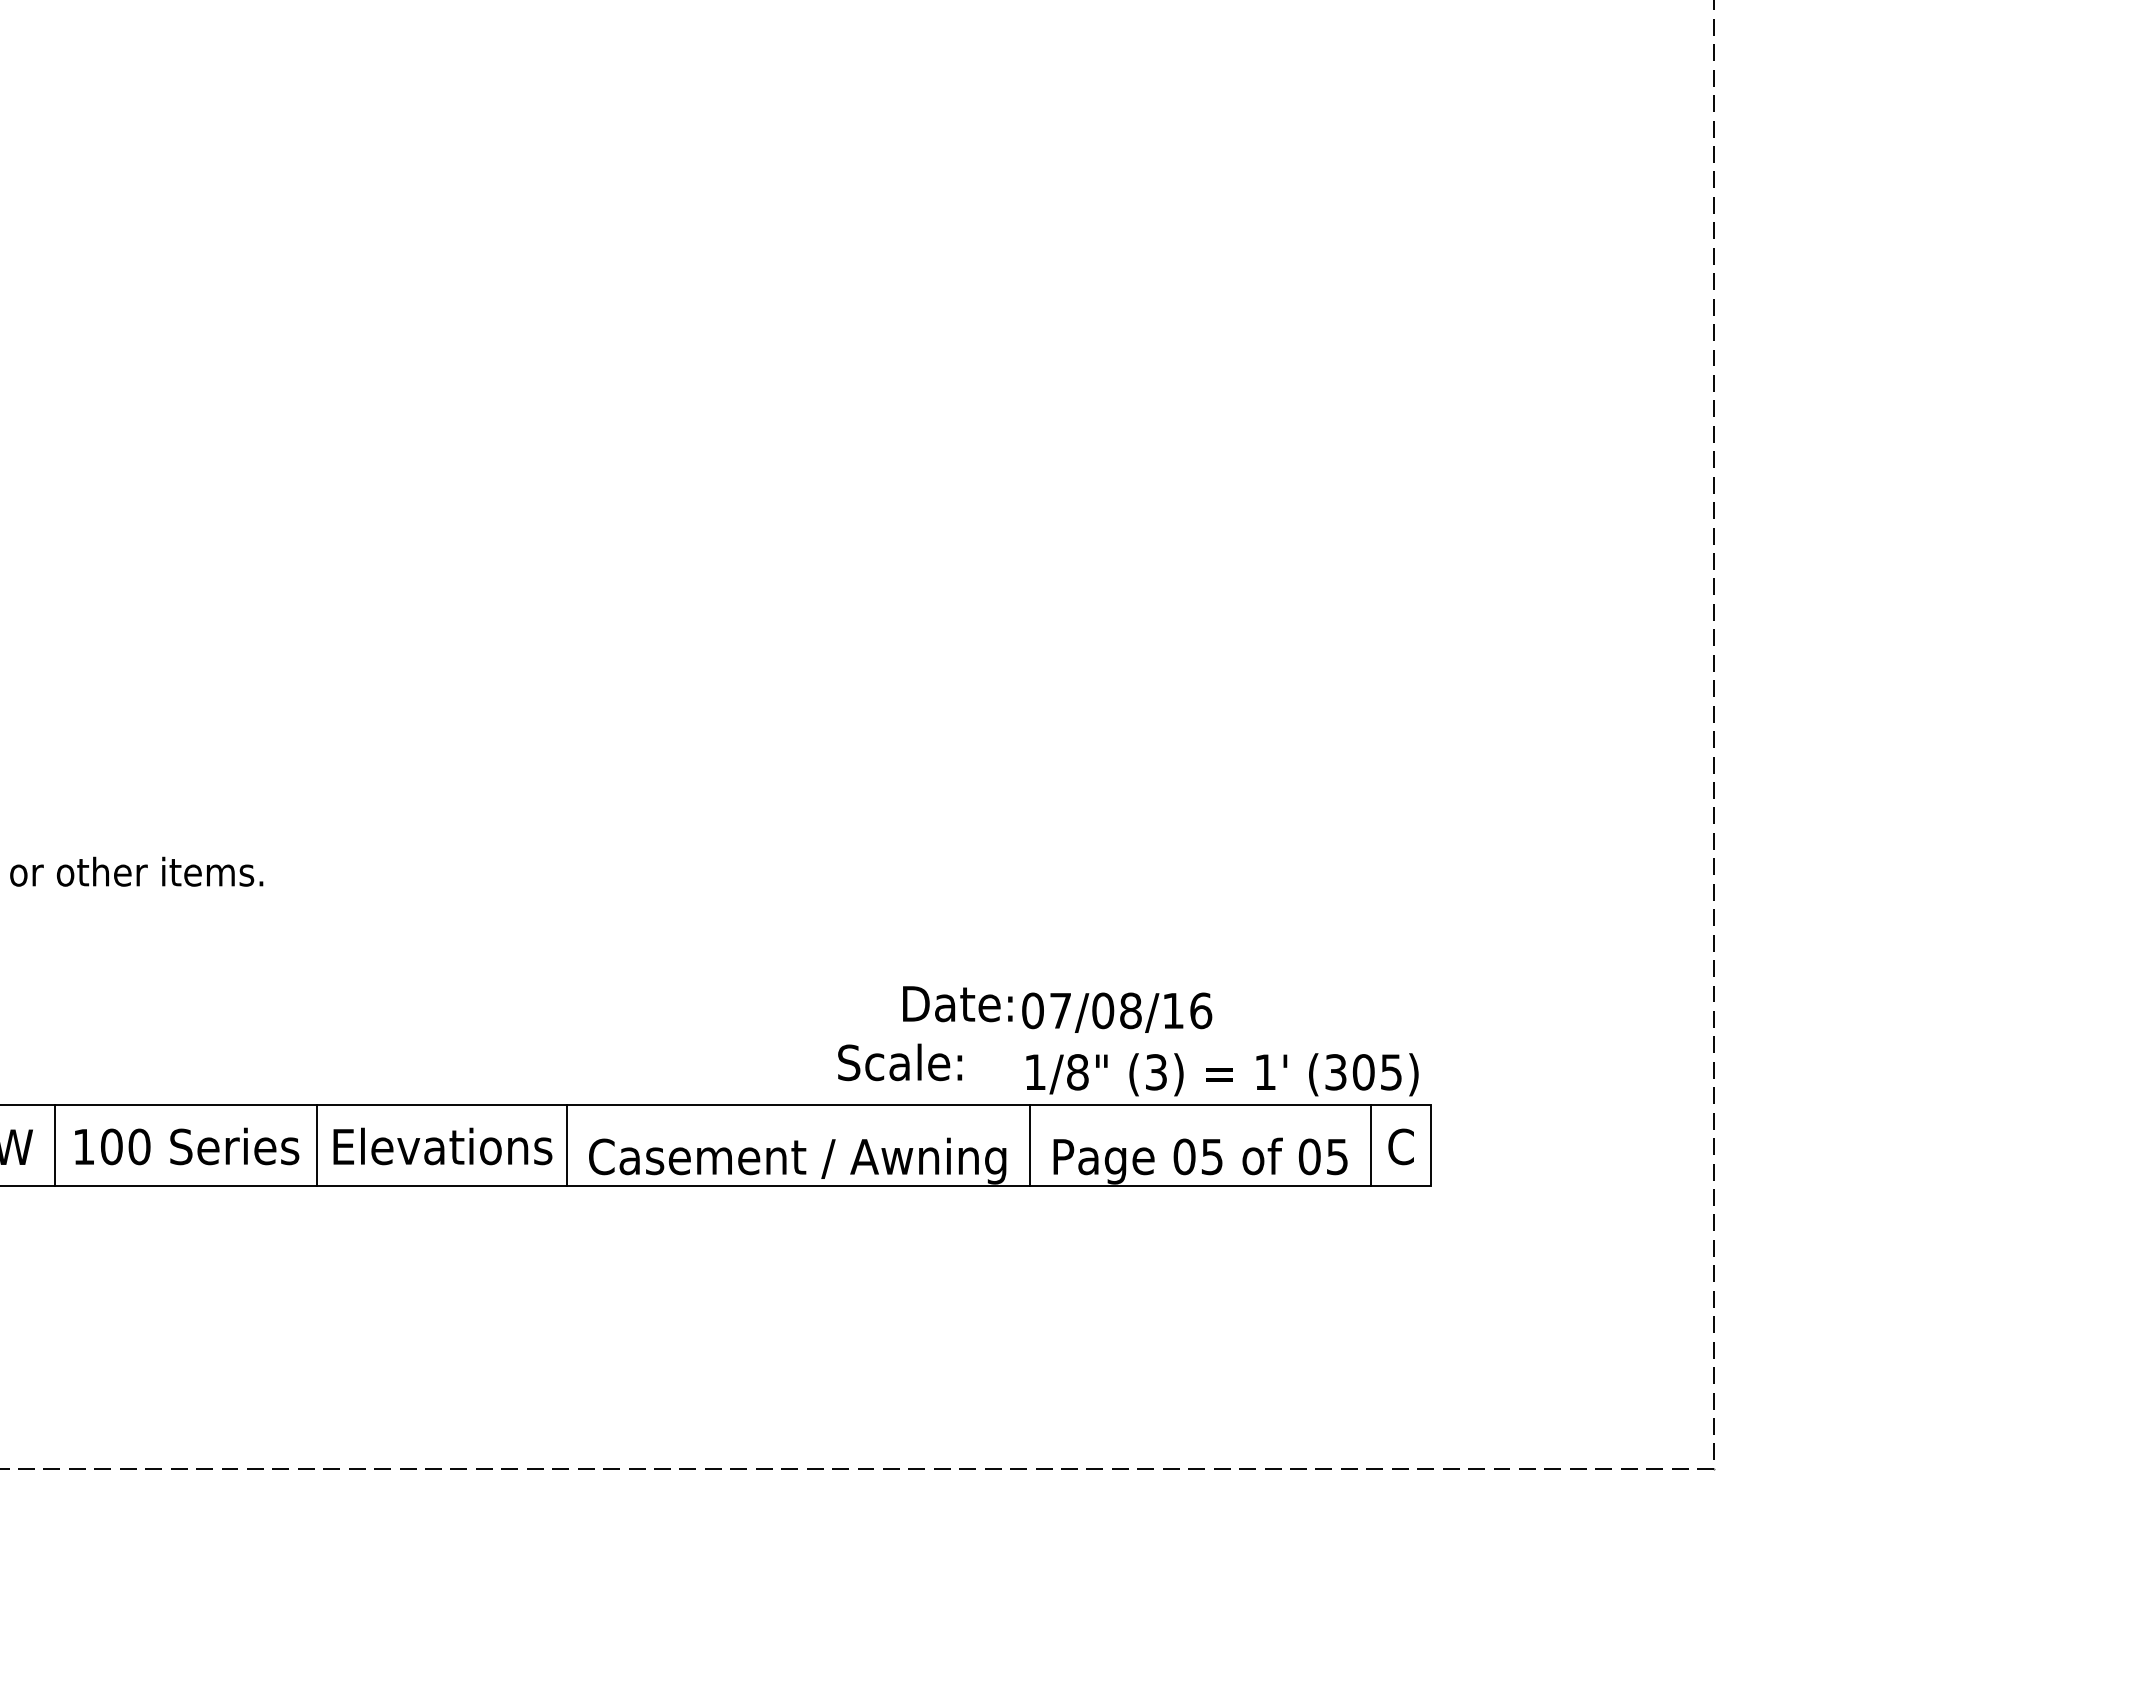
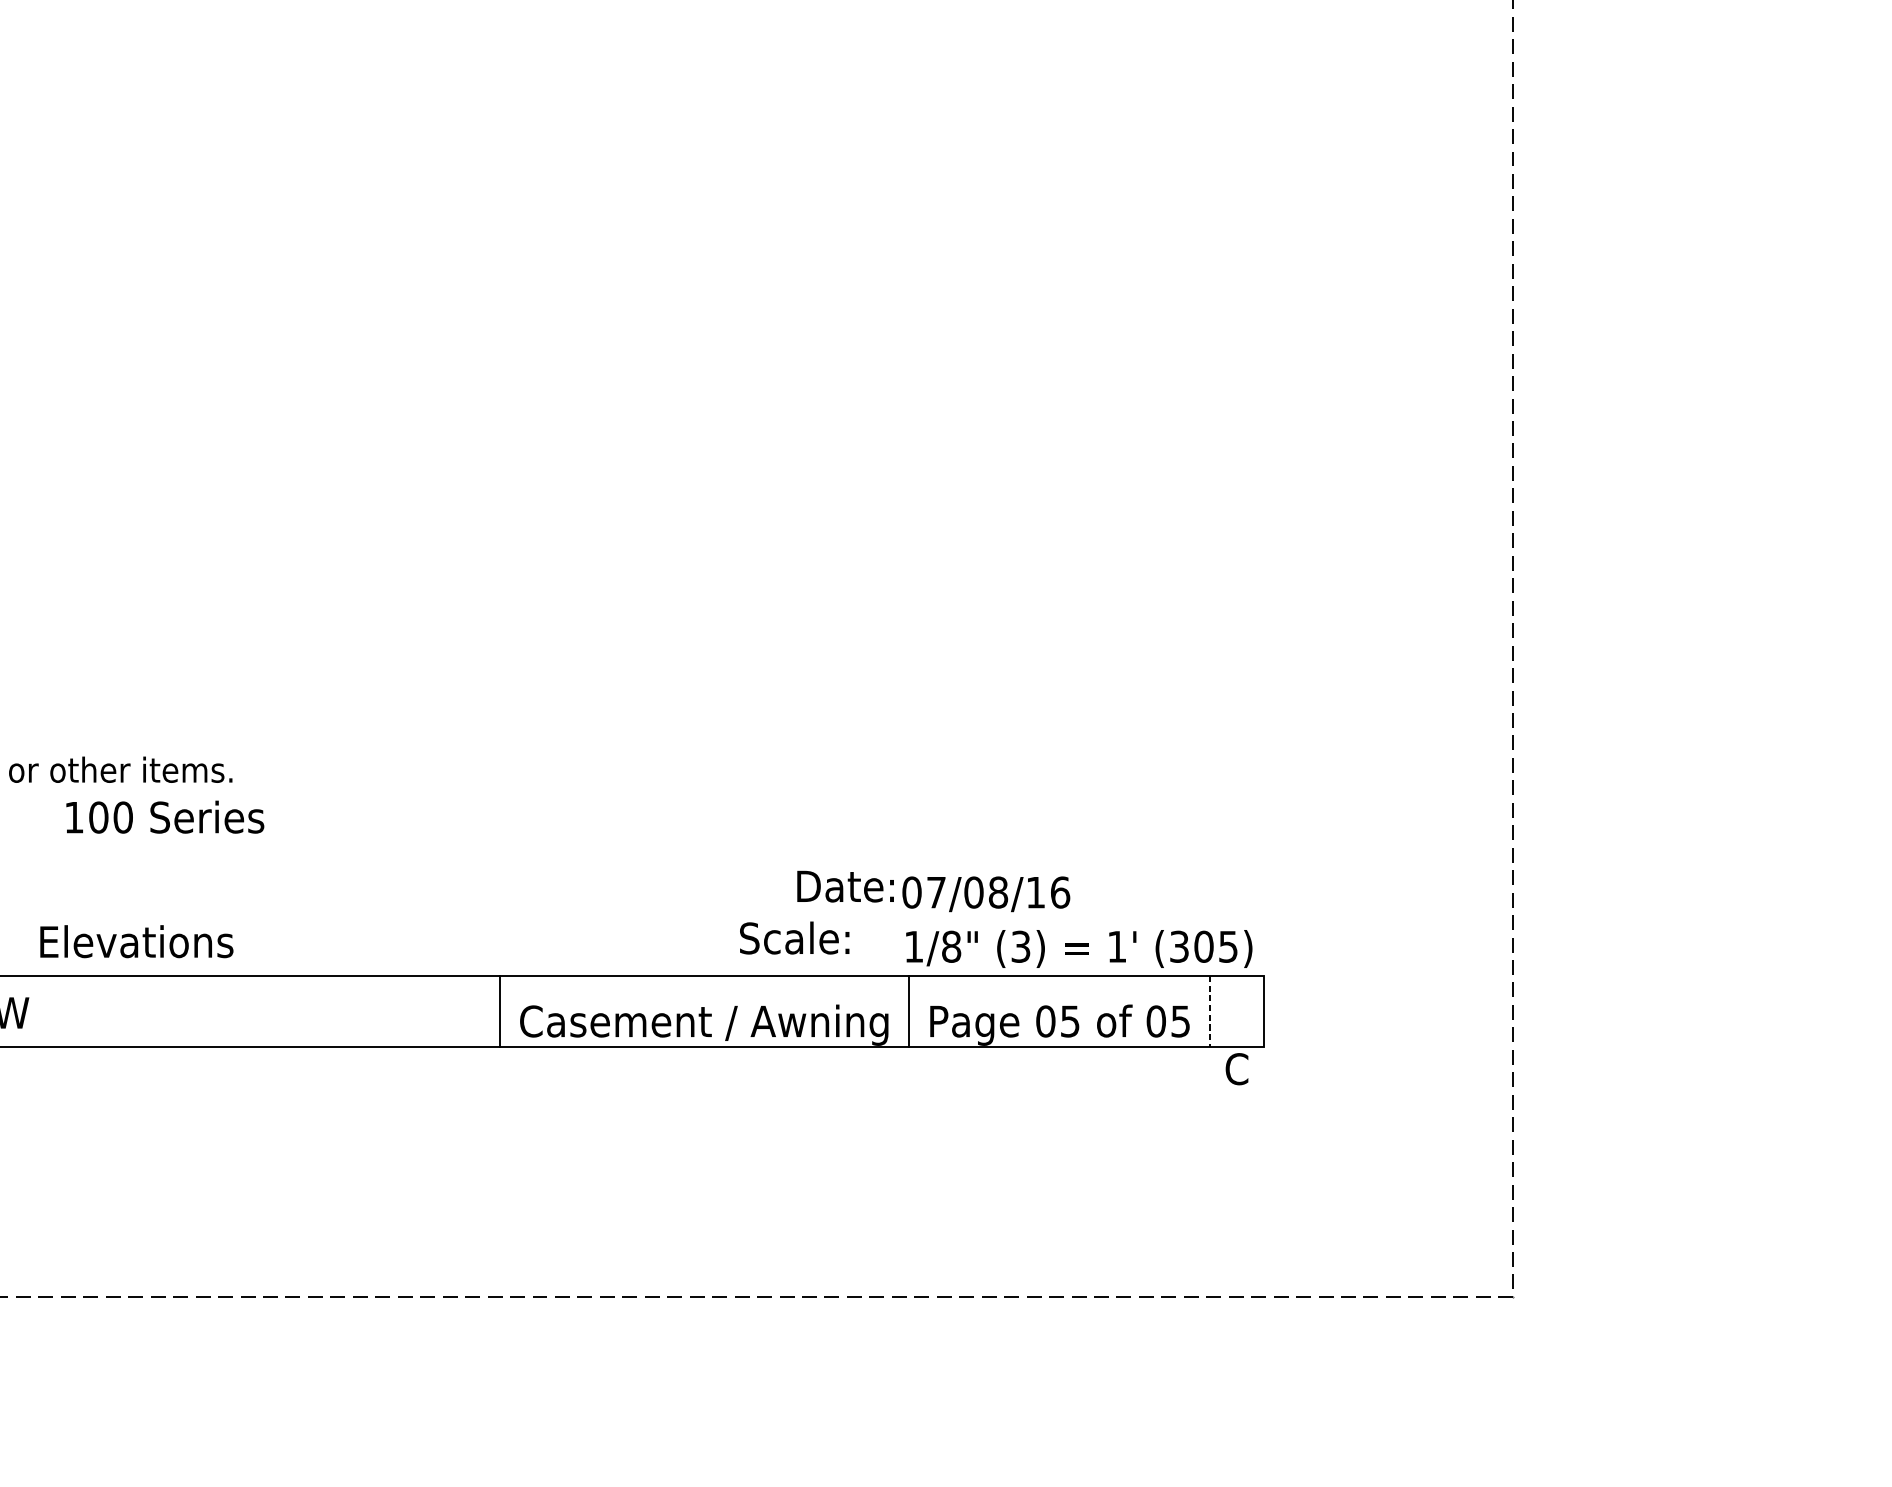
line: (54, 1145) -> (48, 1011), removed
line: (317, 1145) -> (280, 1011), removed
line: (1370, 1145) -> (1209, 1011), solid -> dashed
text: (187, 1146) -> (165, 817), moved
text: (442, 1146) -> (136, 941), moved
text: (1400, 1146) -> (1236, 1068), moved

